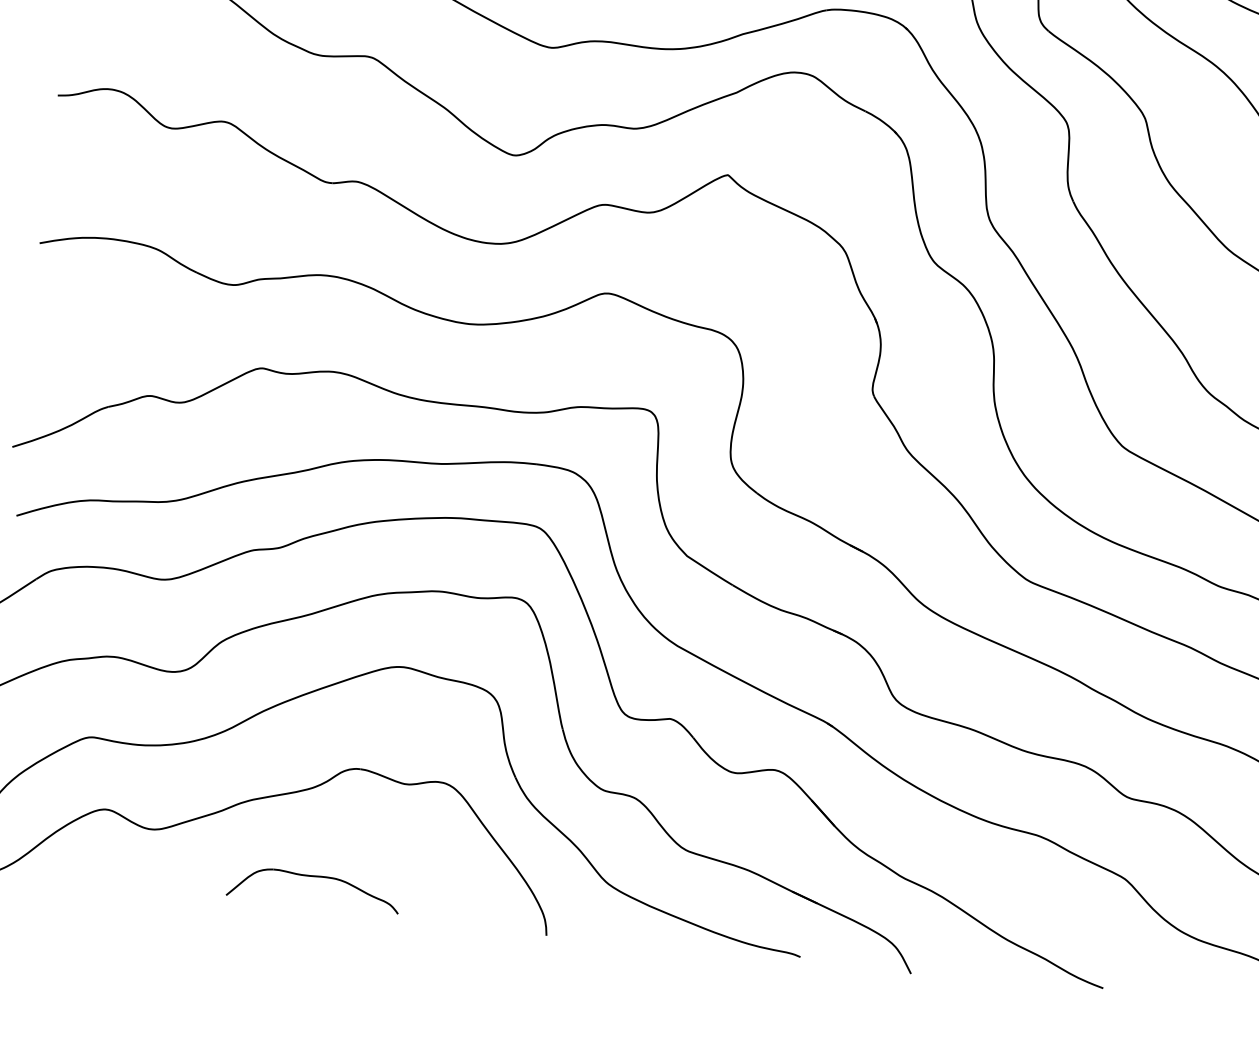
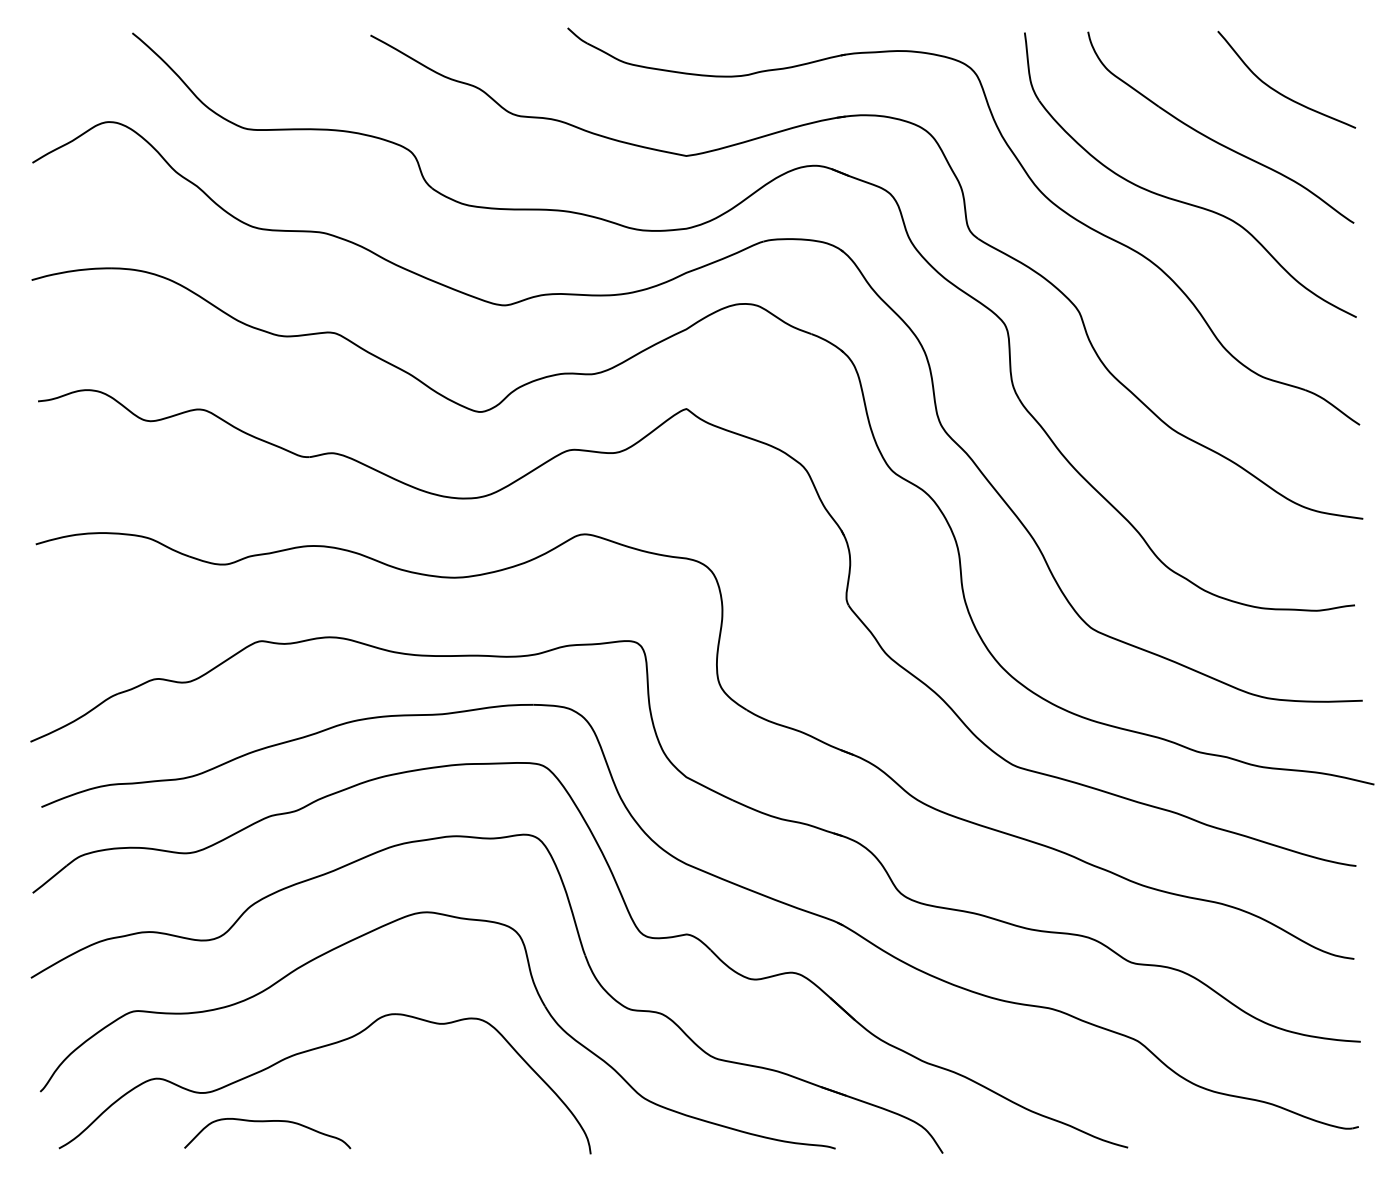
part: (313, 877) -> (266, 1122), moved

